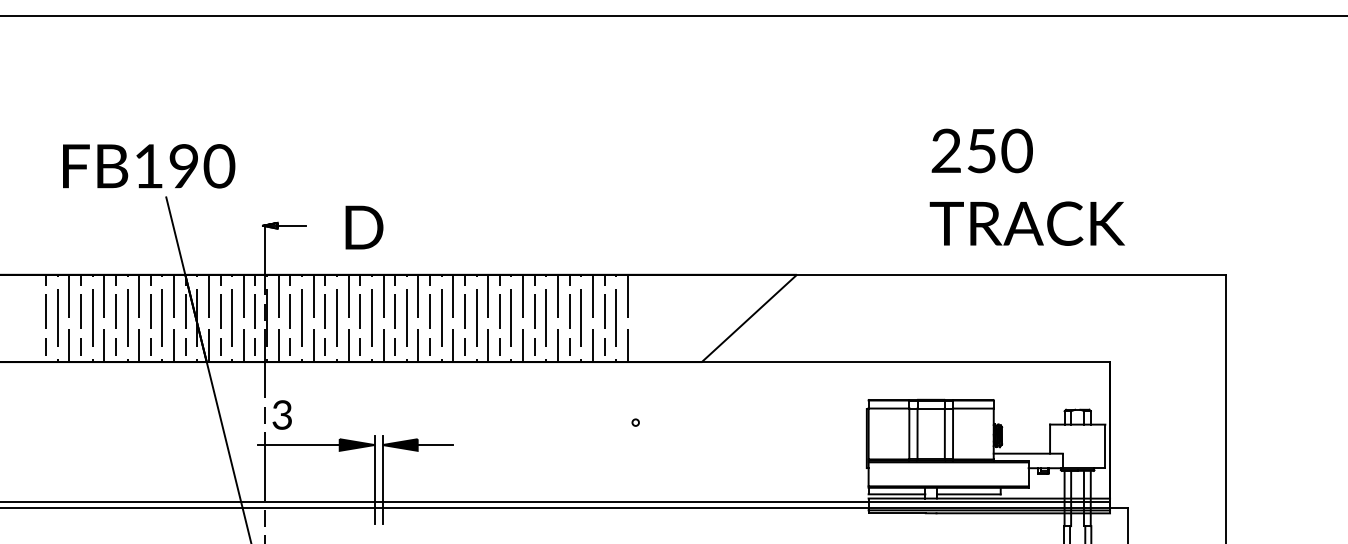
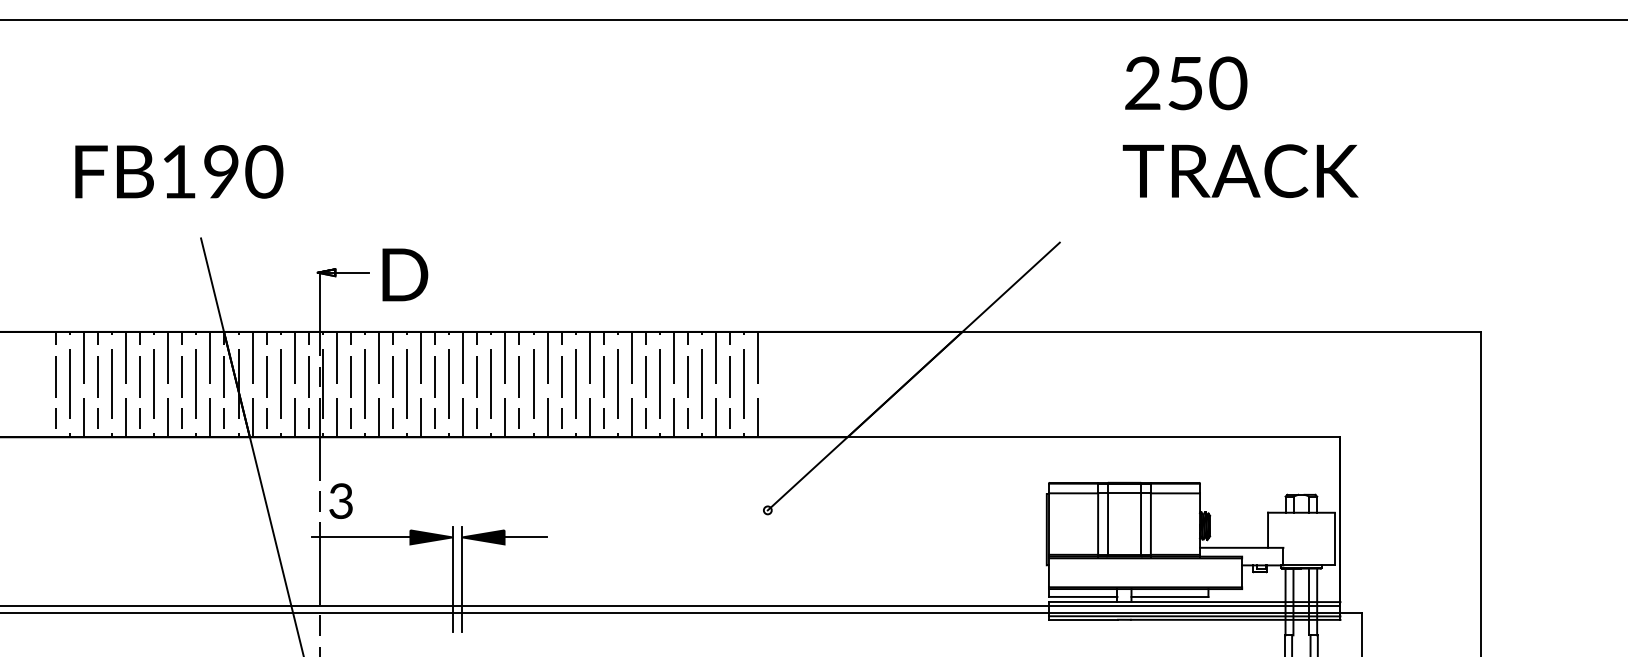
text: (149, 165) -> (179, 171), moved
text: (1027, 187) -> (1240, 127), moved
text: (364, 227) -> (405, 274), moved
line: (756, 311) -> (913, 376), added

